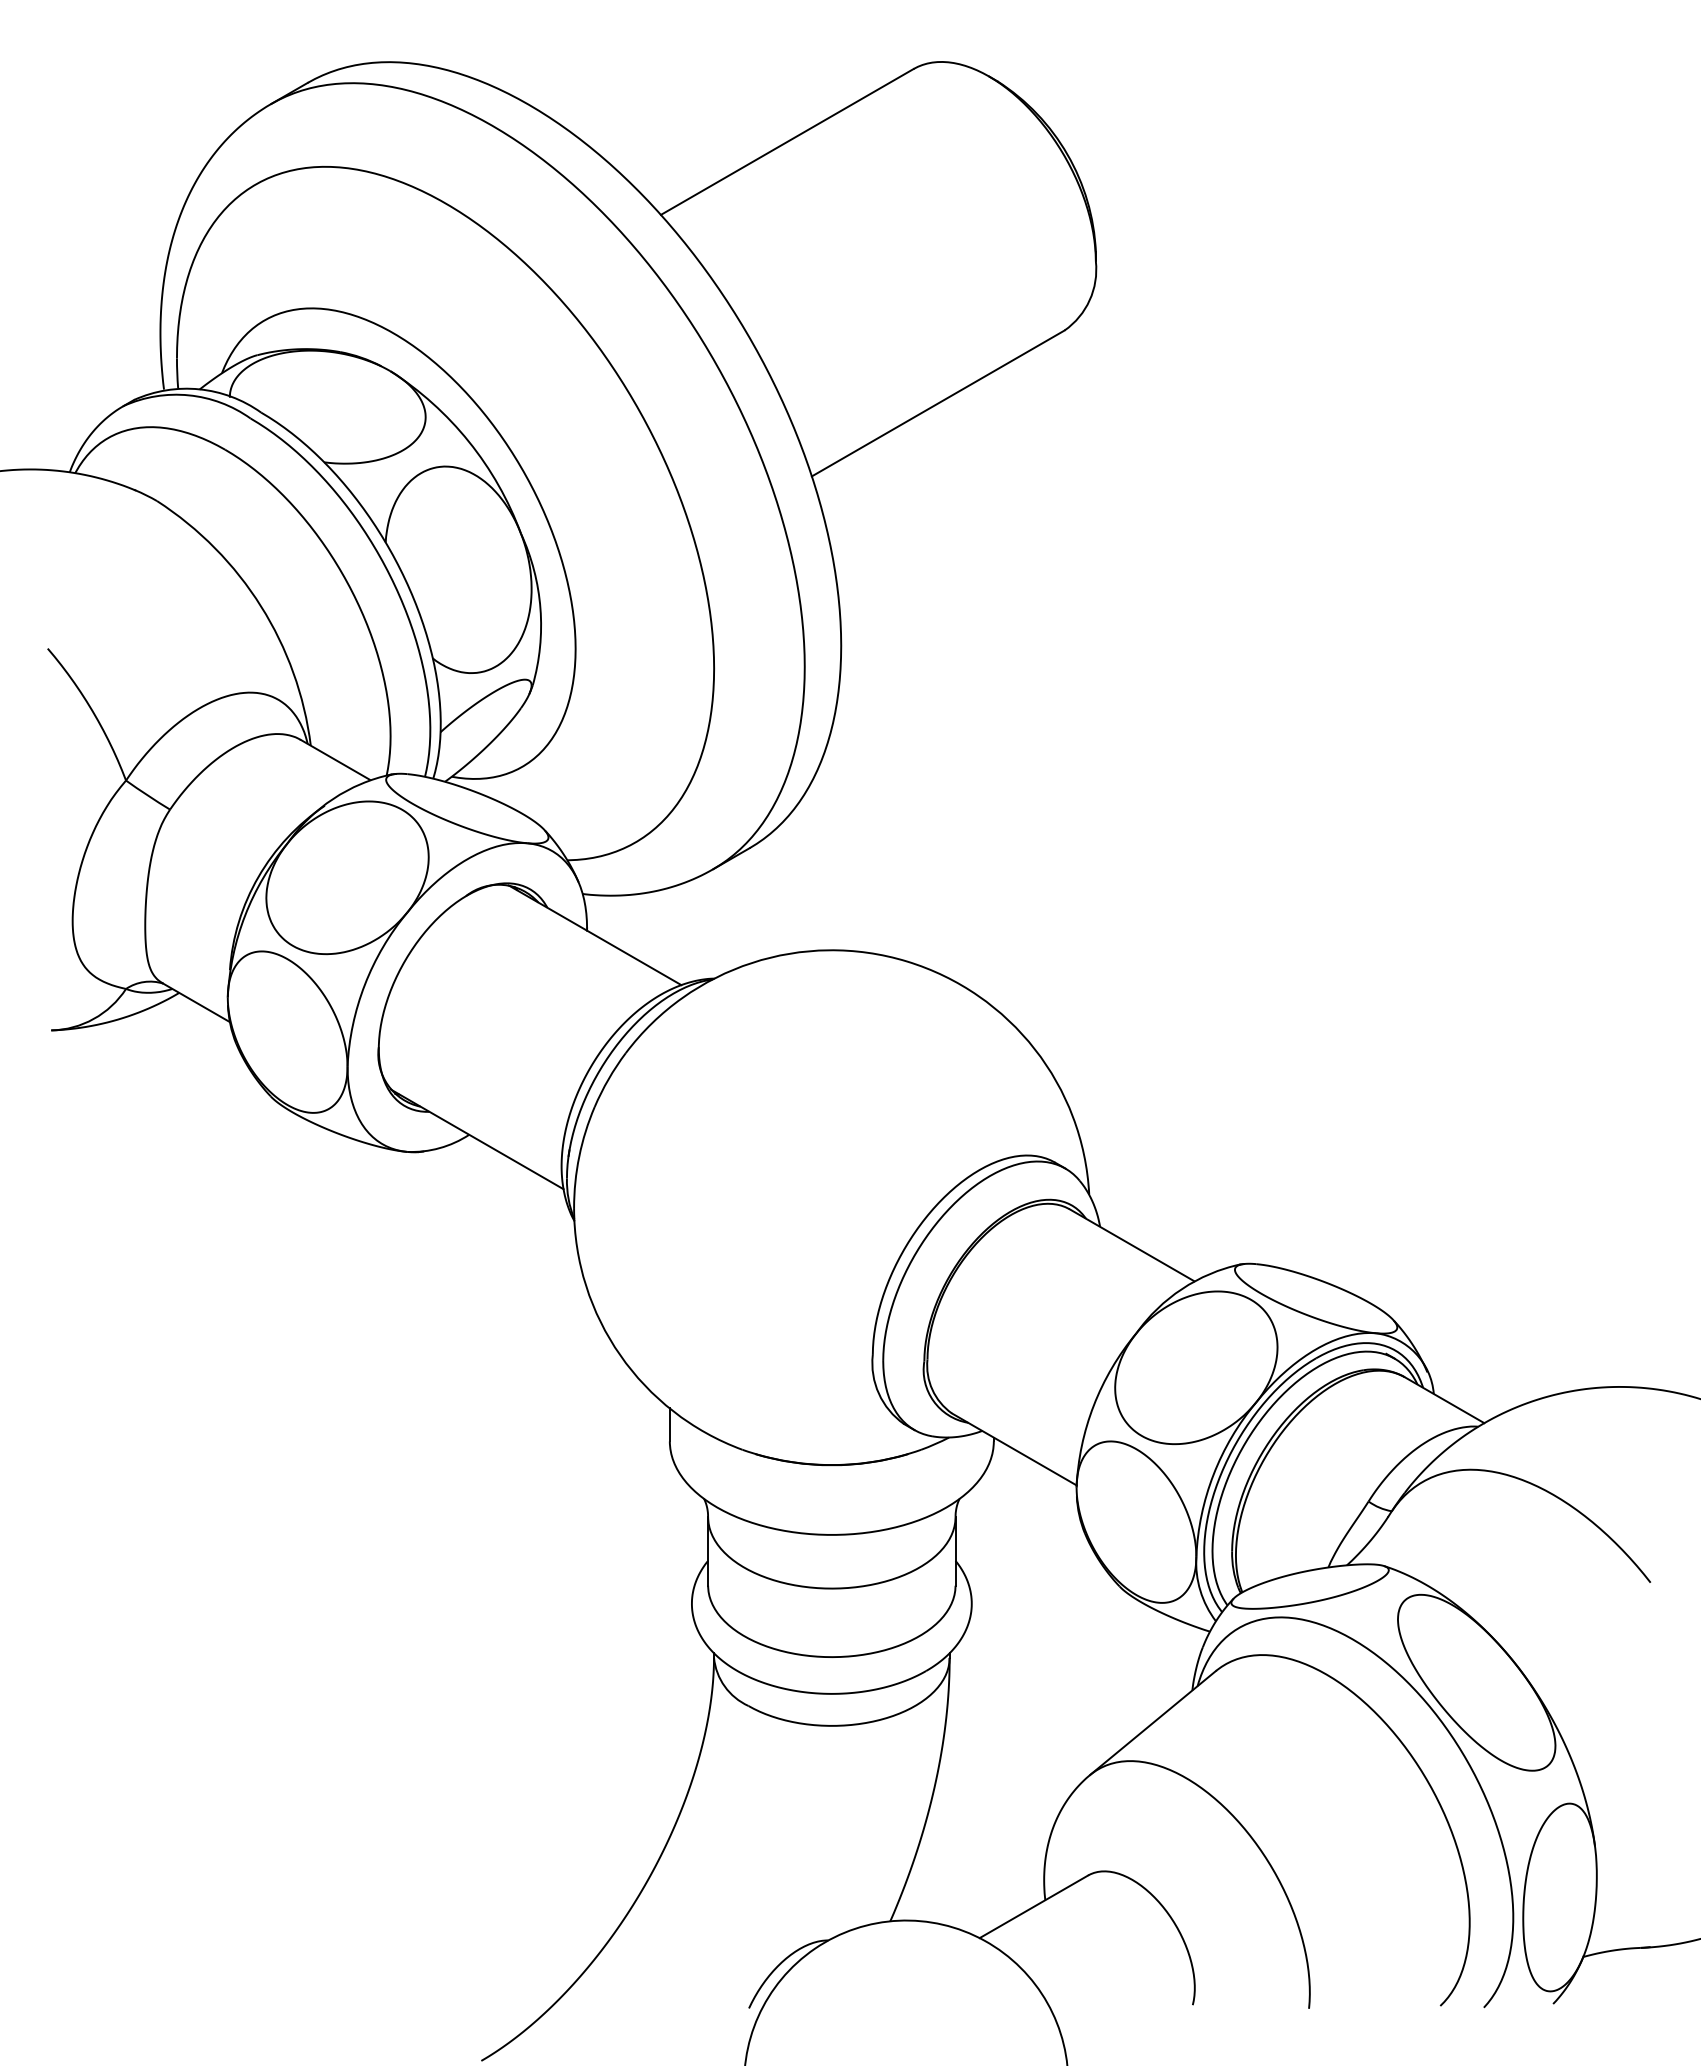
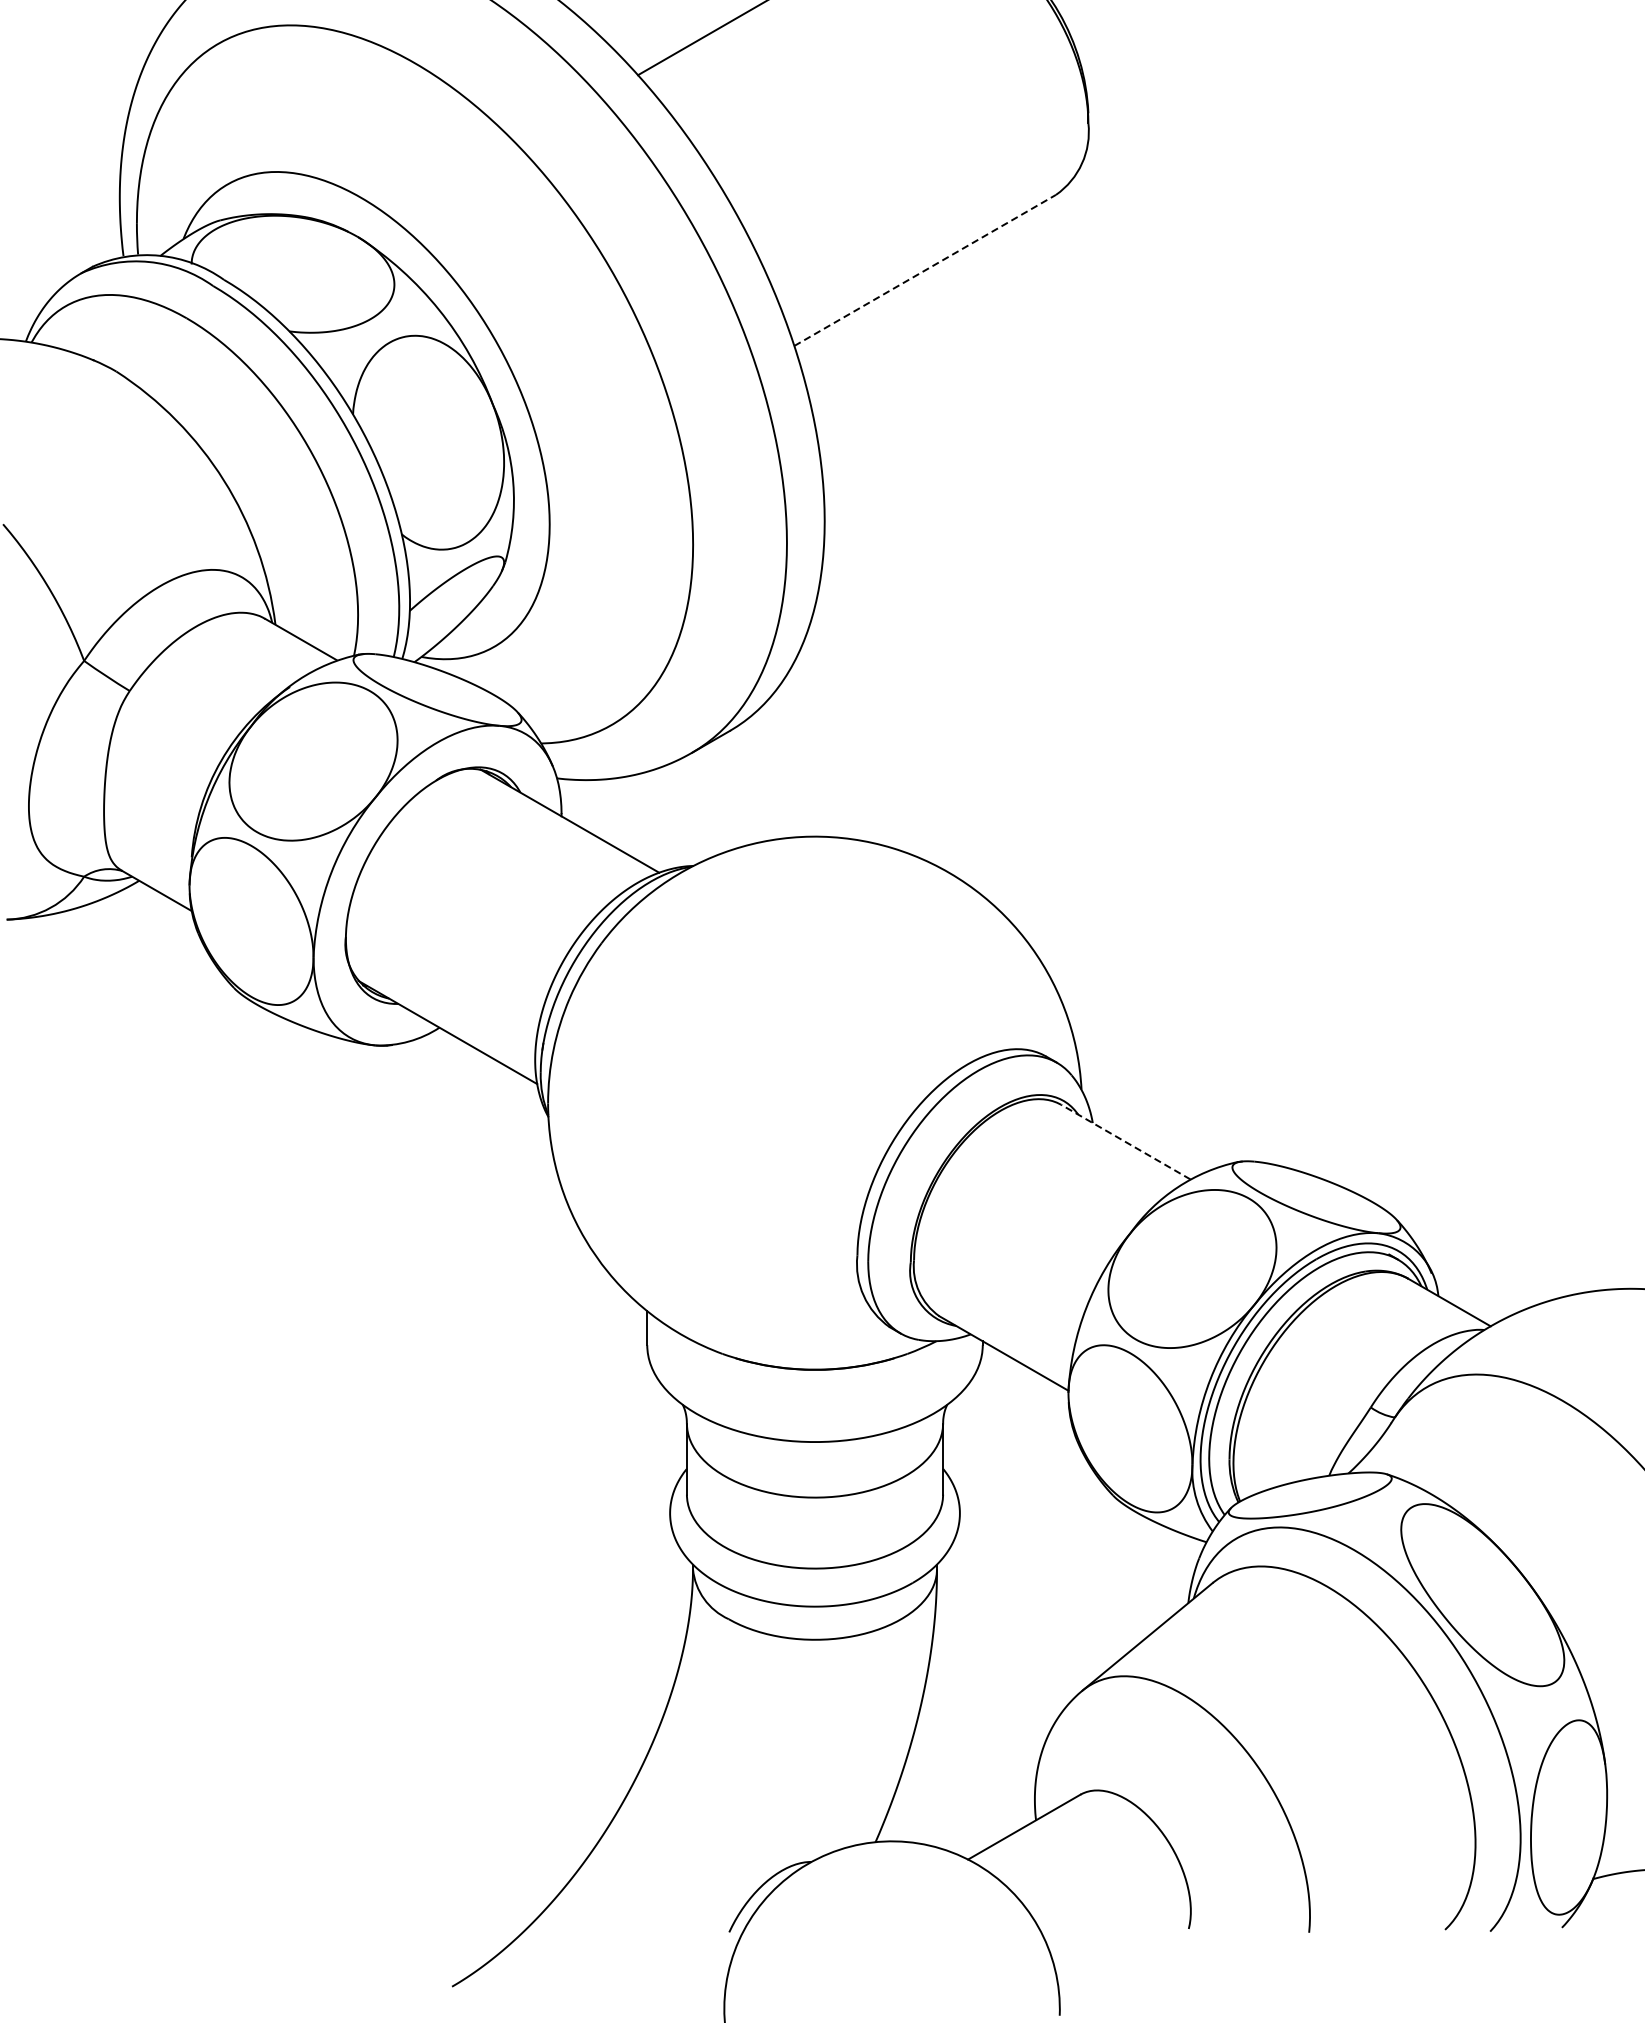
line: (938, 403) -> (925, 270), solid -> dashed
line: (1132, 1245) -> (1126, 1142), solid -> dashed

